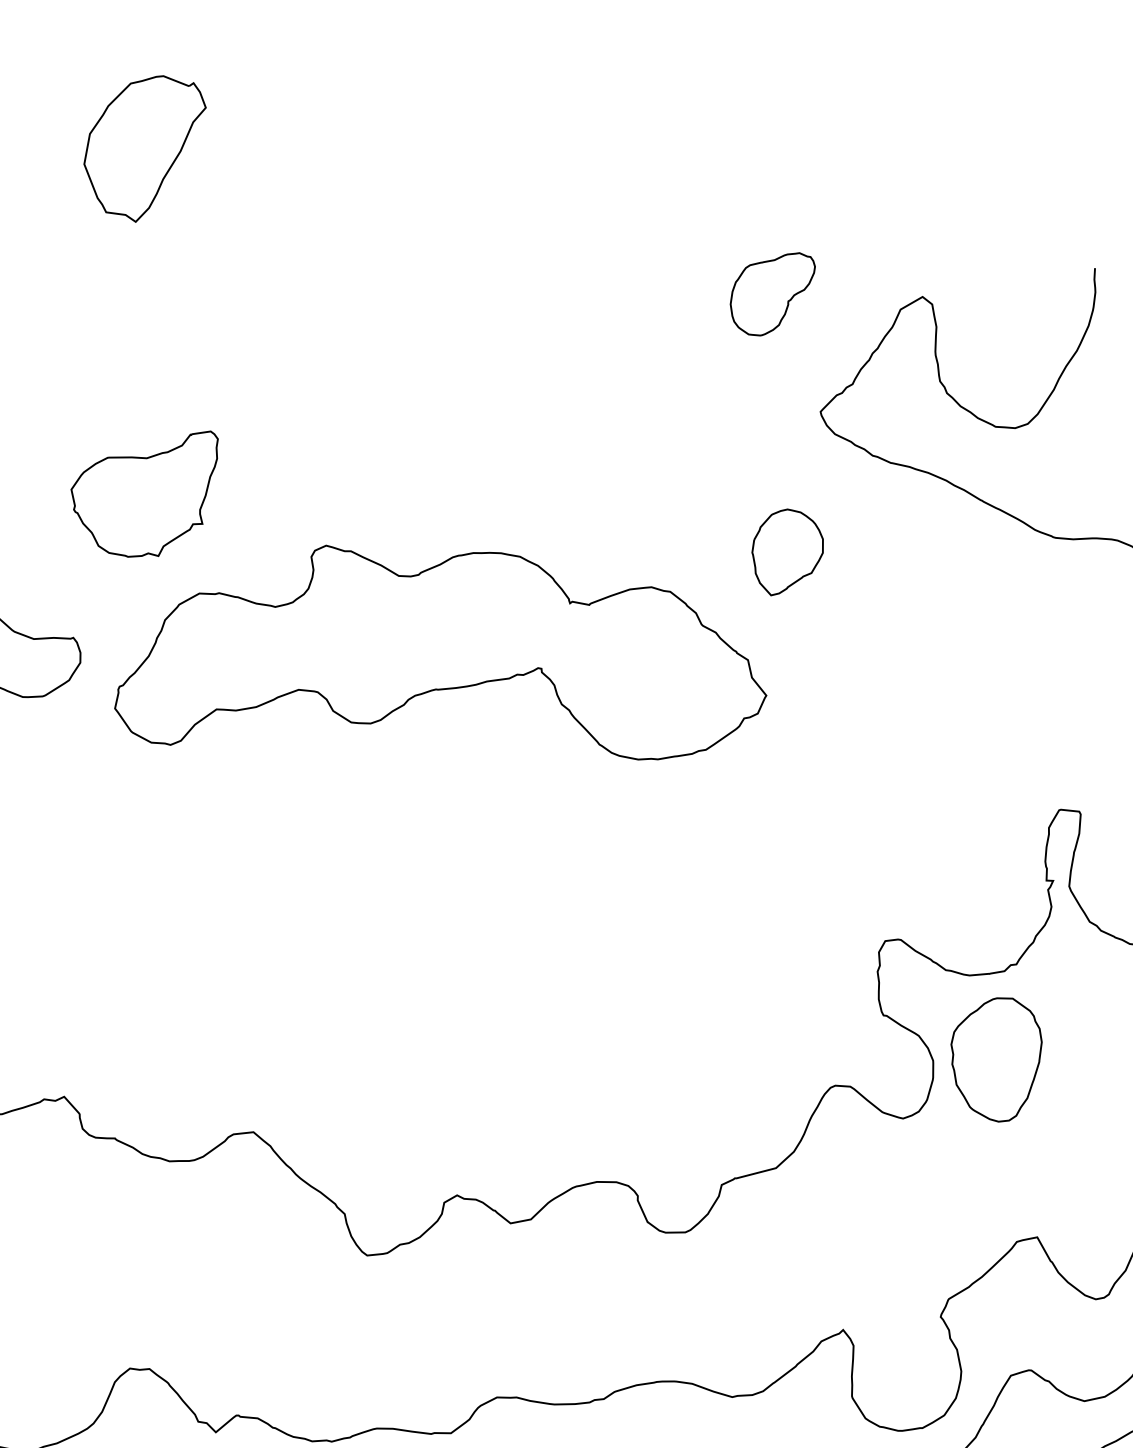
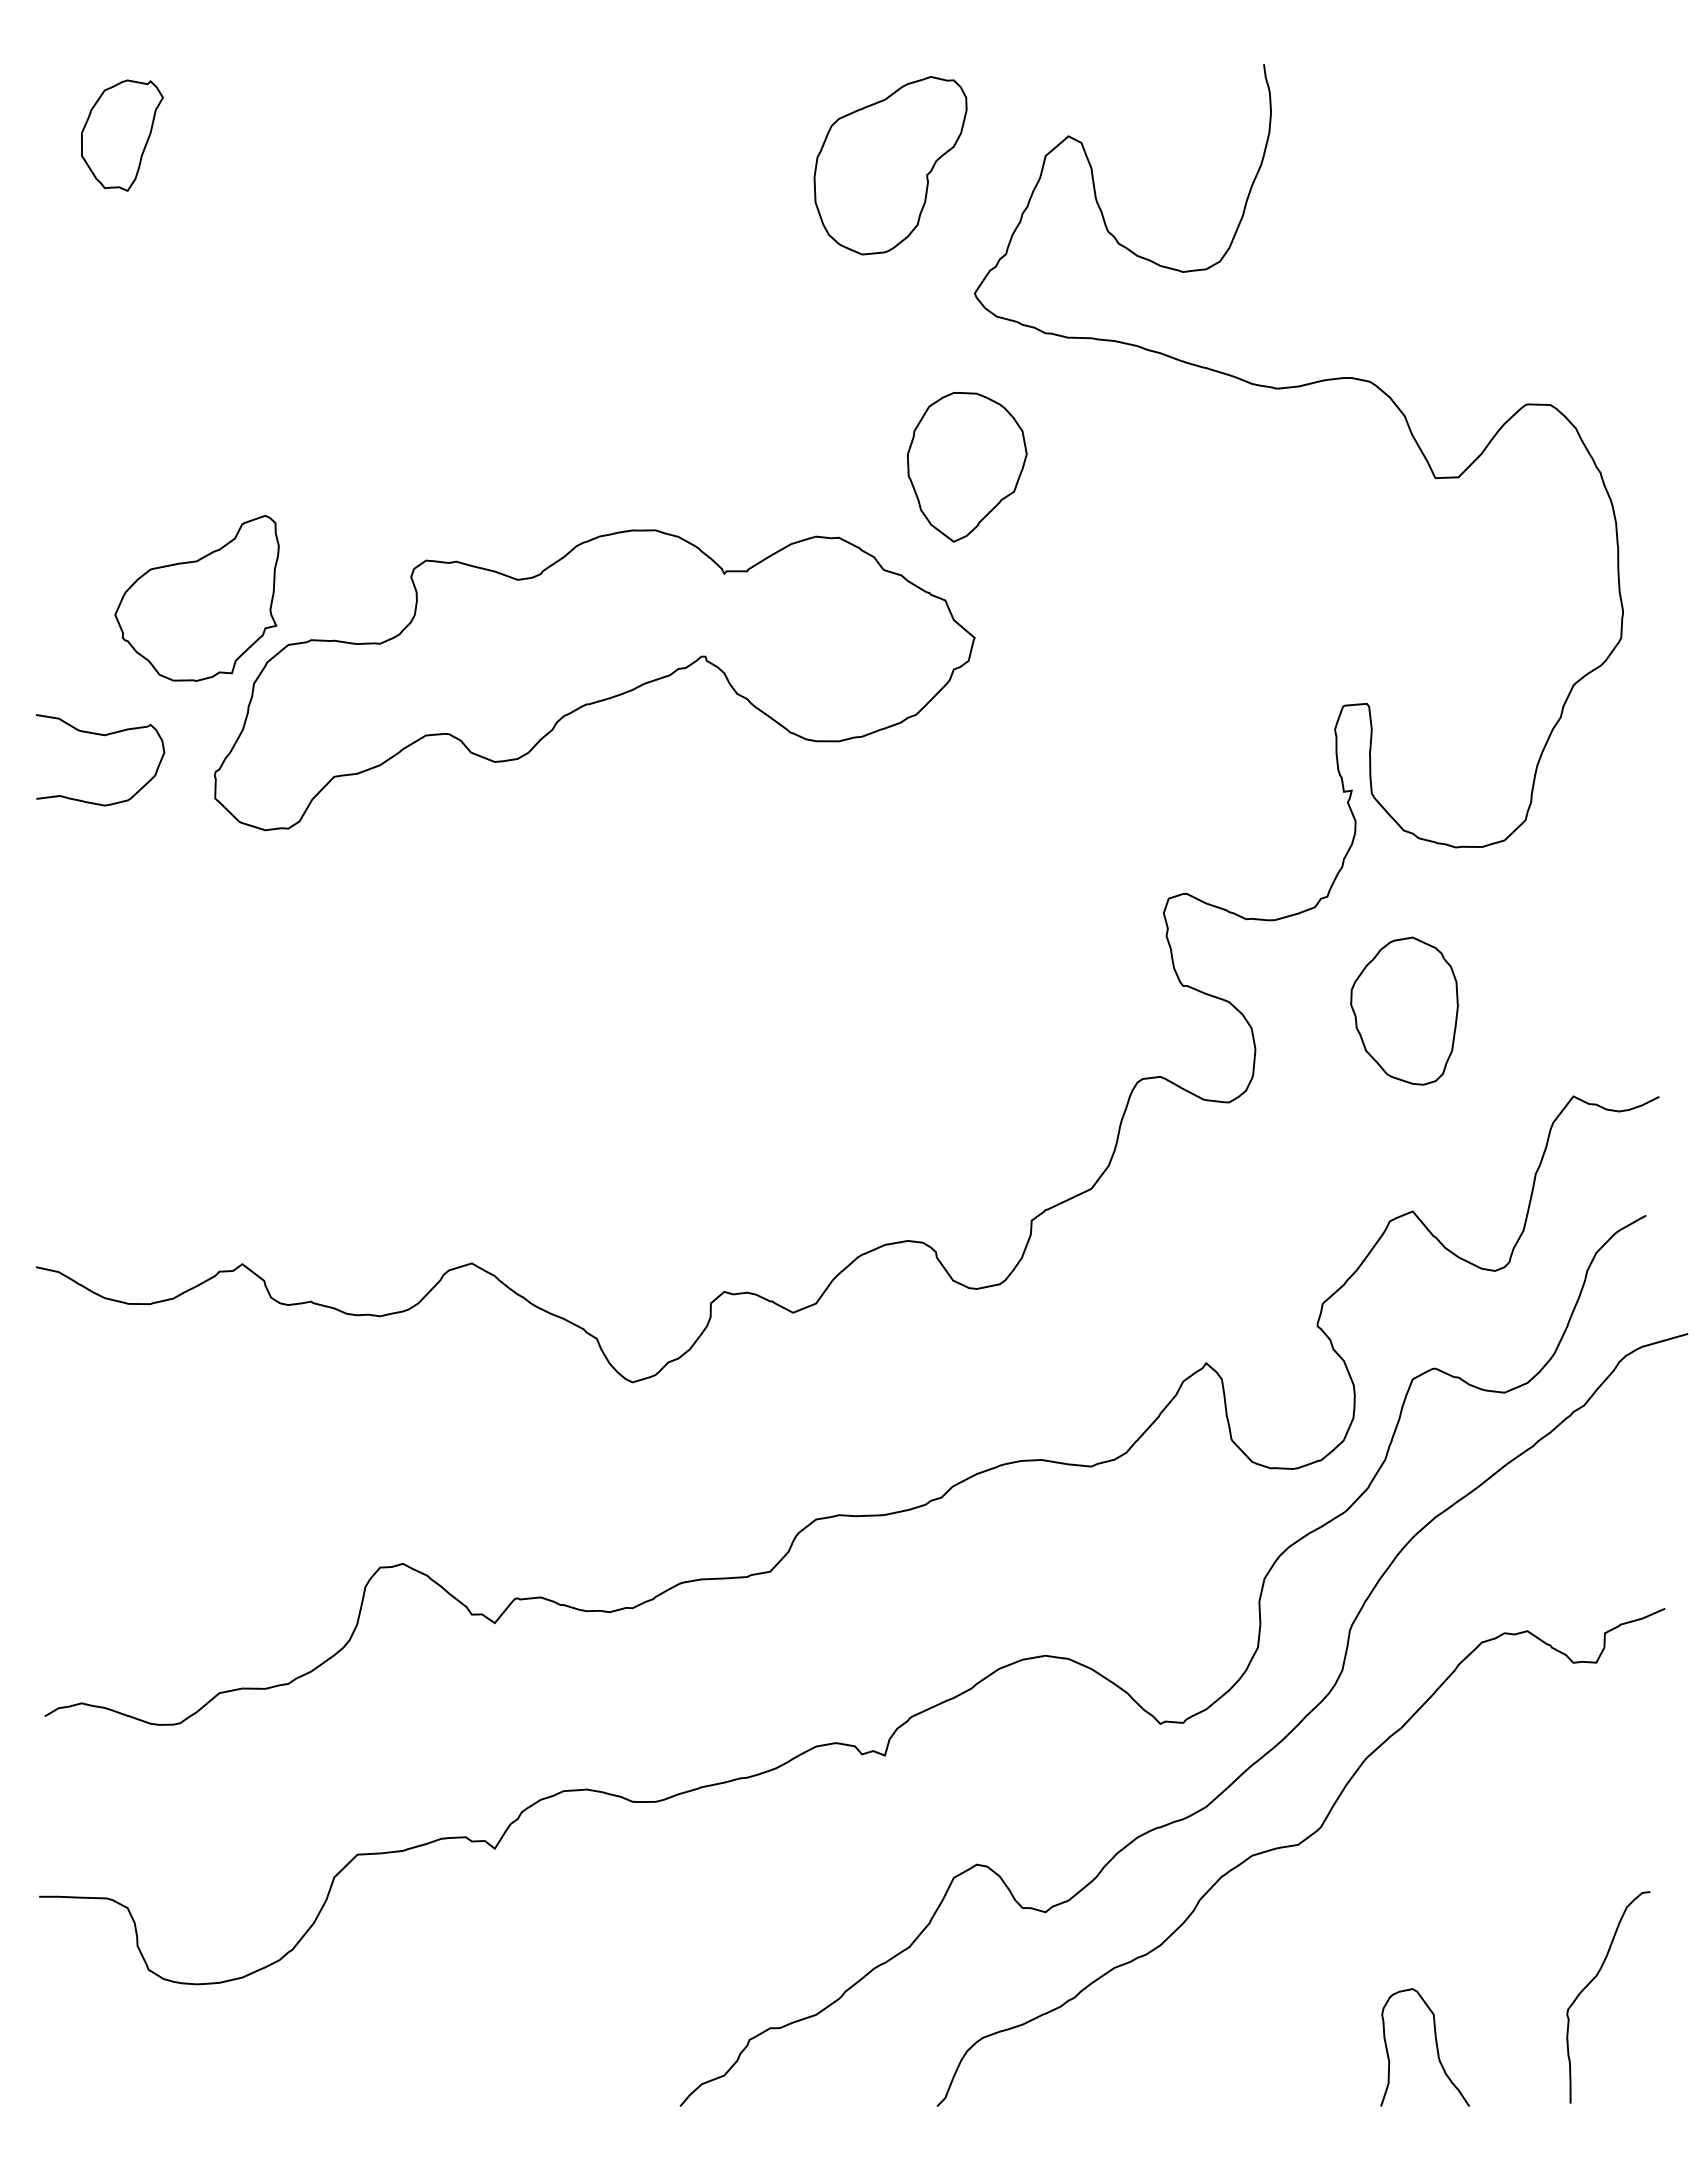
part: (142, 147) -> (122, 135), size x0.62
part: (771, 292) -> (890, 165), size x1.67
part: (141, 488) -> (196, 597), moved
part: (787, 554) -> (967, 467), size x1.43
part: (994, 1057) -> (1404, 1010), moved

